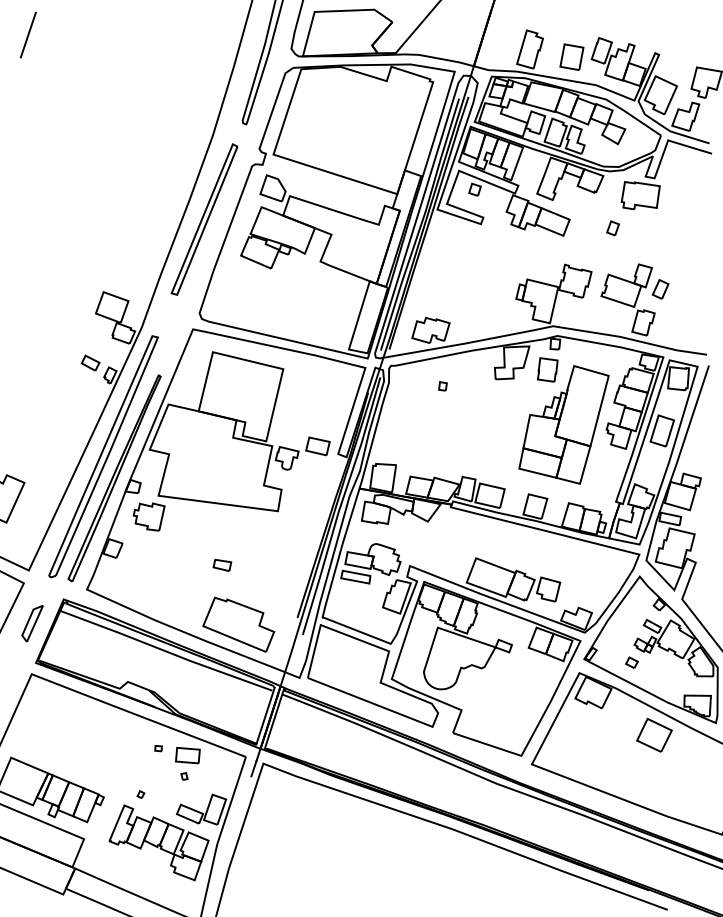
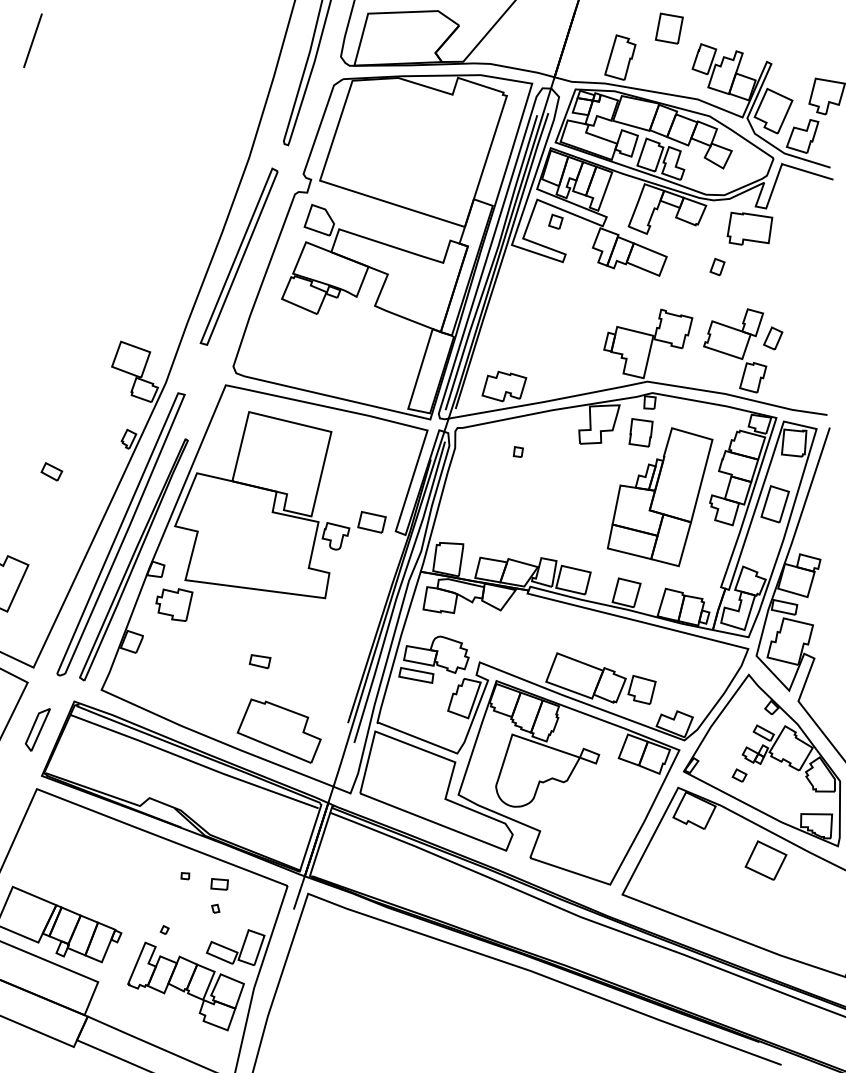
part: (571, 57) -> (668, 28), moved
part: (90, 362) -> (51, 471), moved
part: (187, 755) -> (219, 884), size x0.6

